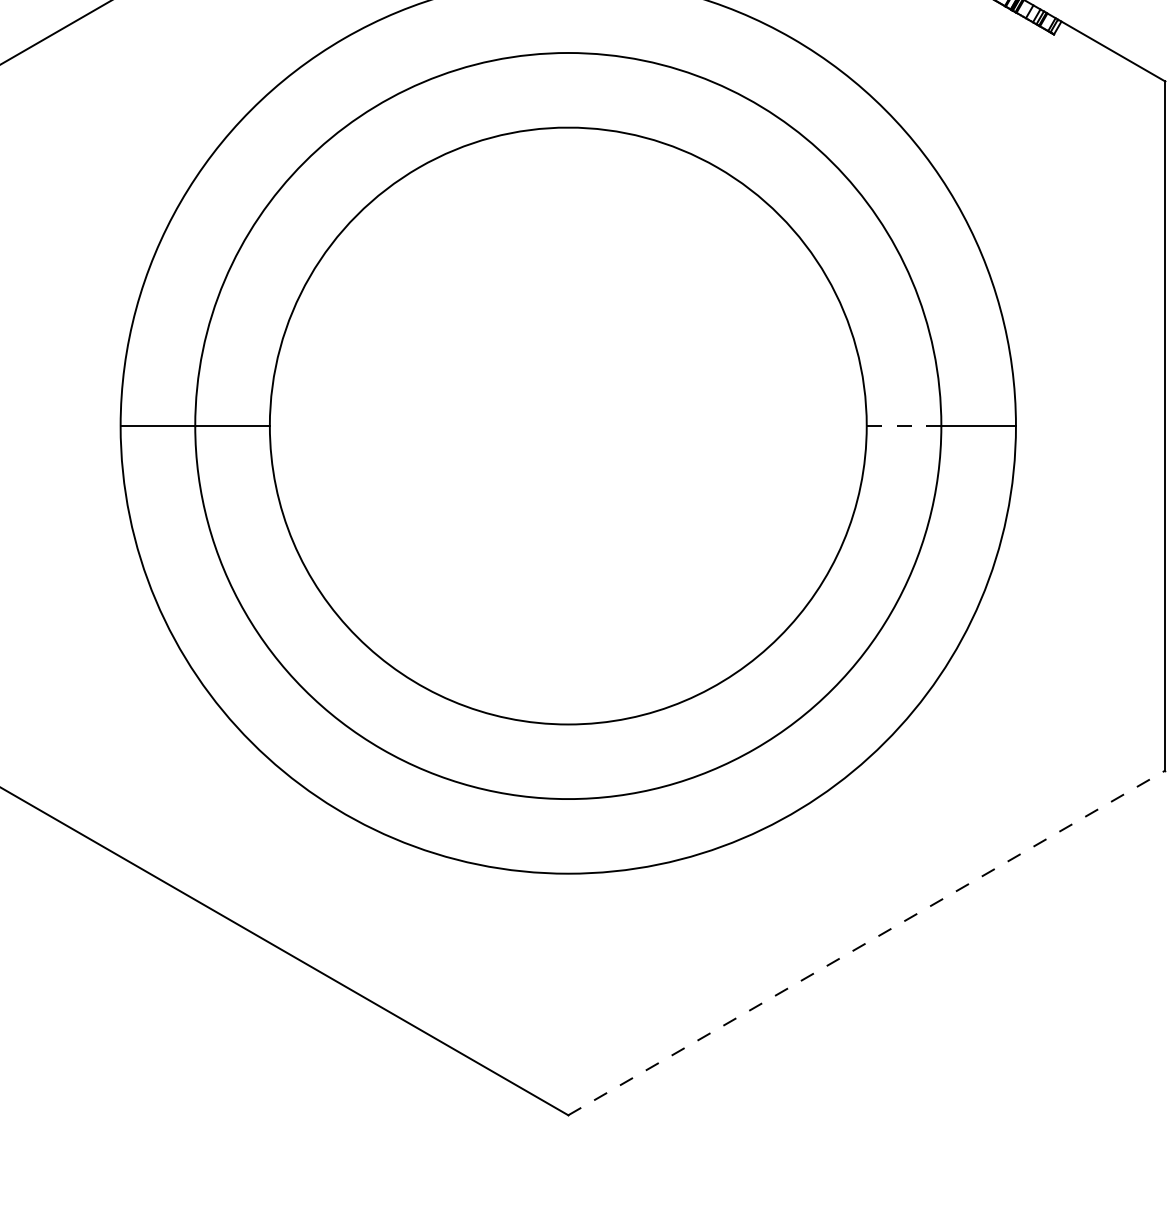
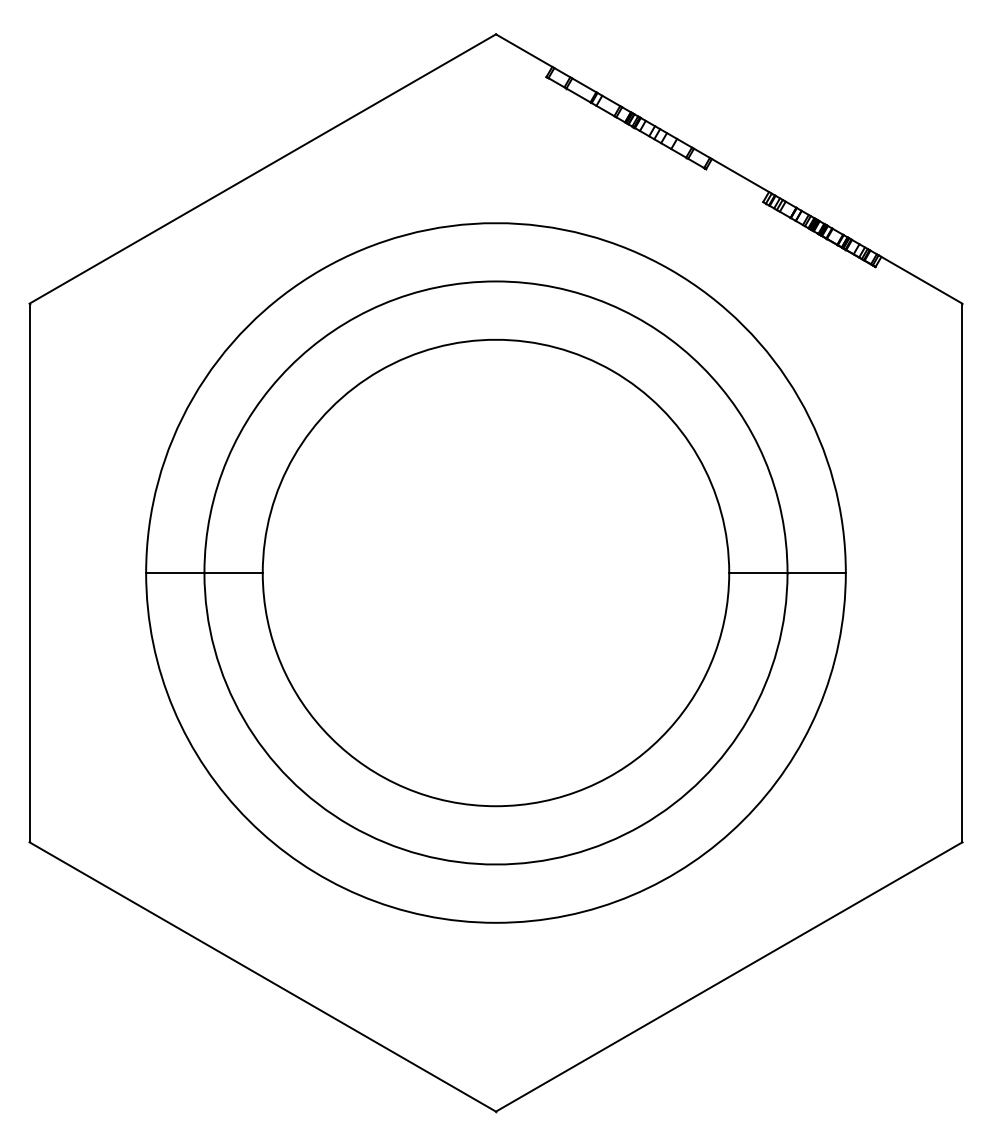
line: (904, 426) -> (758, 573), dashed -> solid
line: (867, 942) -> (729, 976), dashed -> solid

